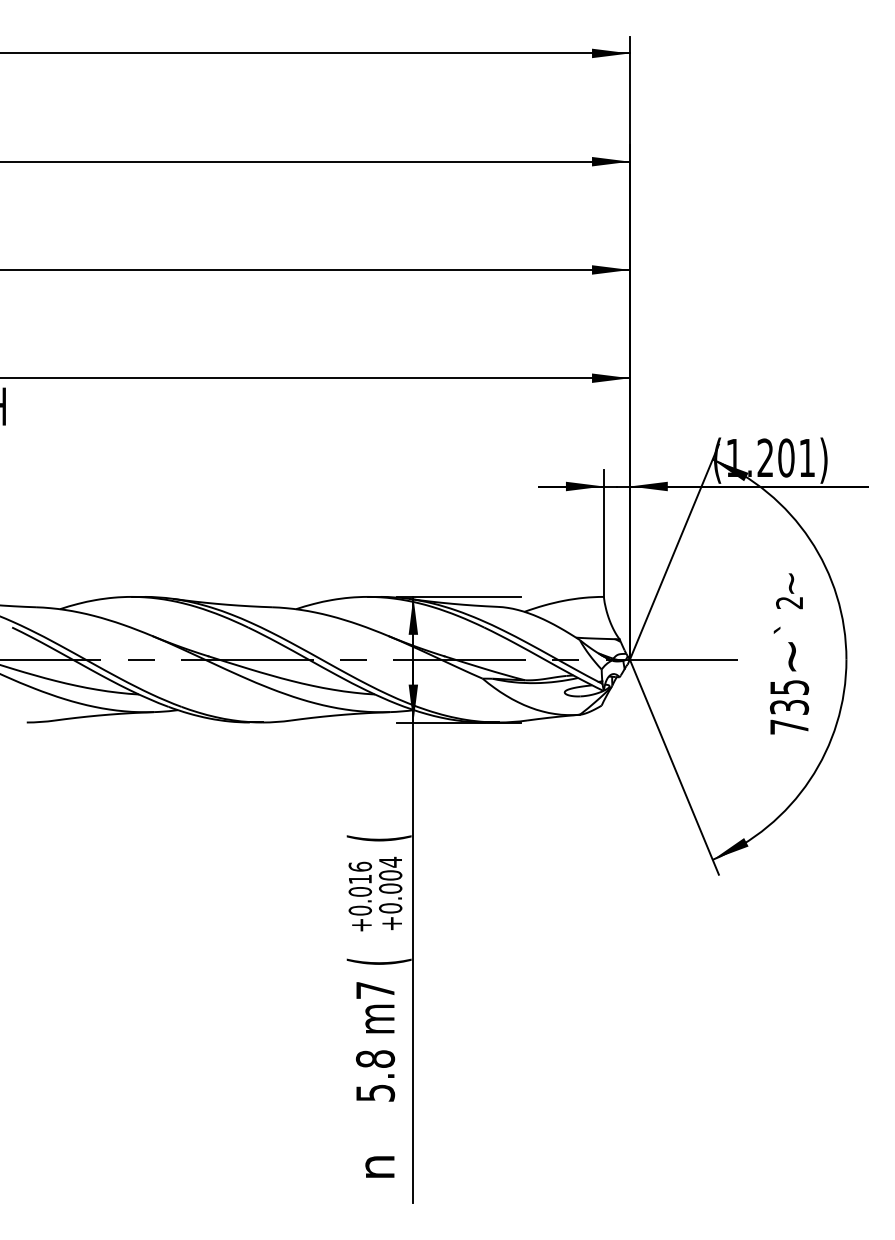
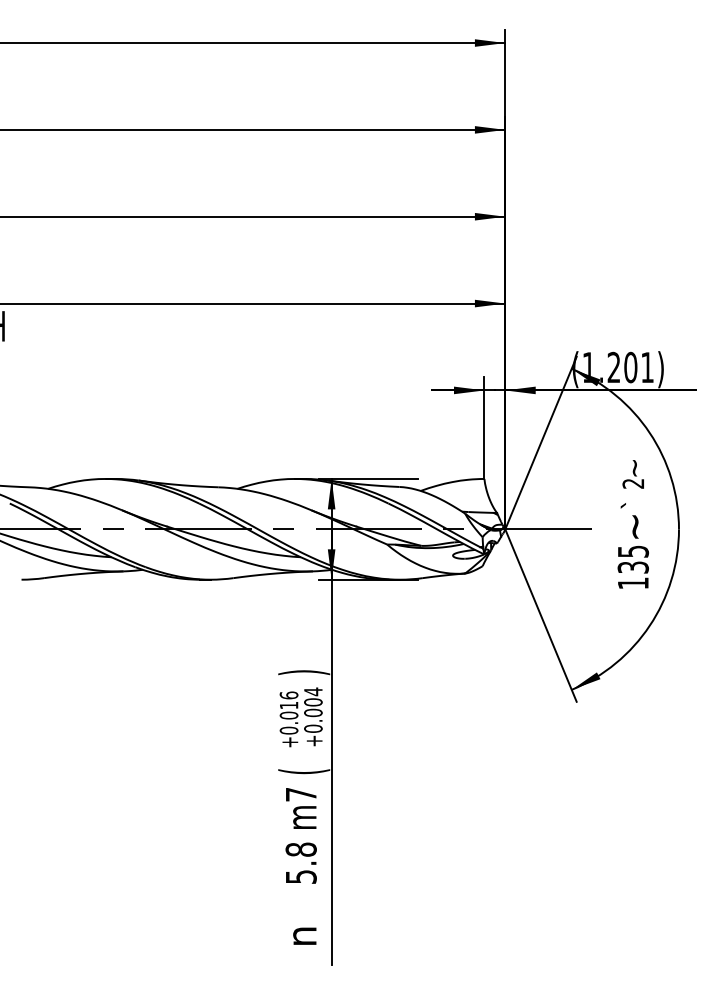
text: (789, 726) -> (633, 582), 735 -> 135
text: (378, 838) -> (303, 672), ( -> )

